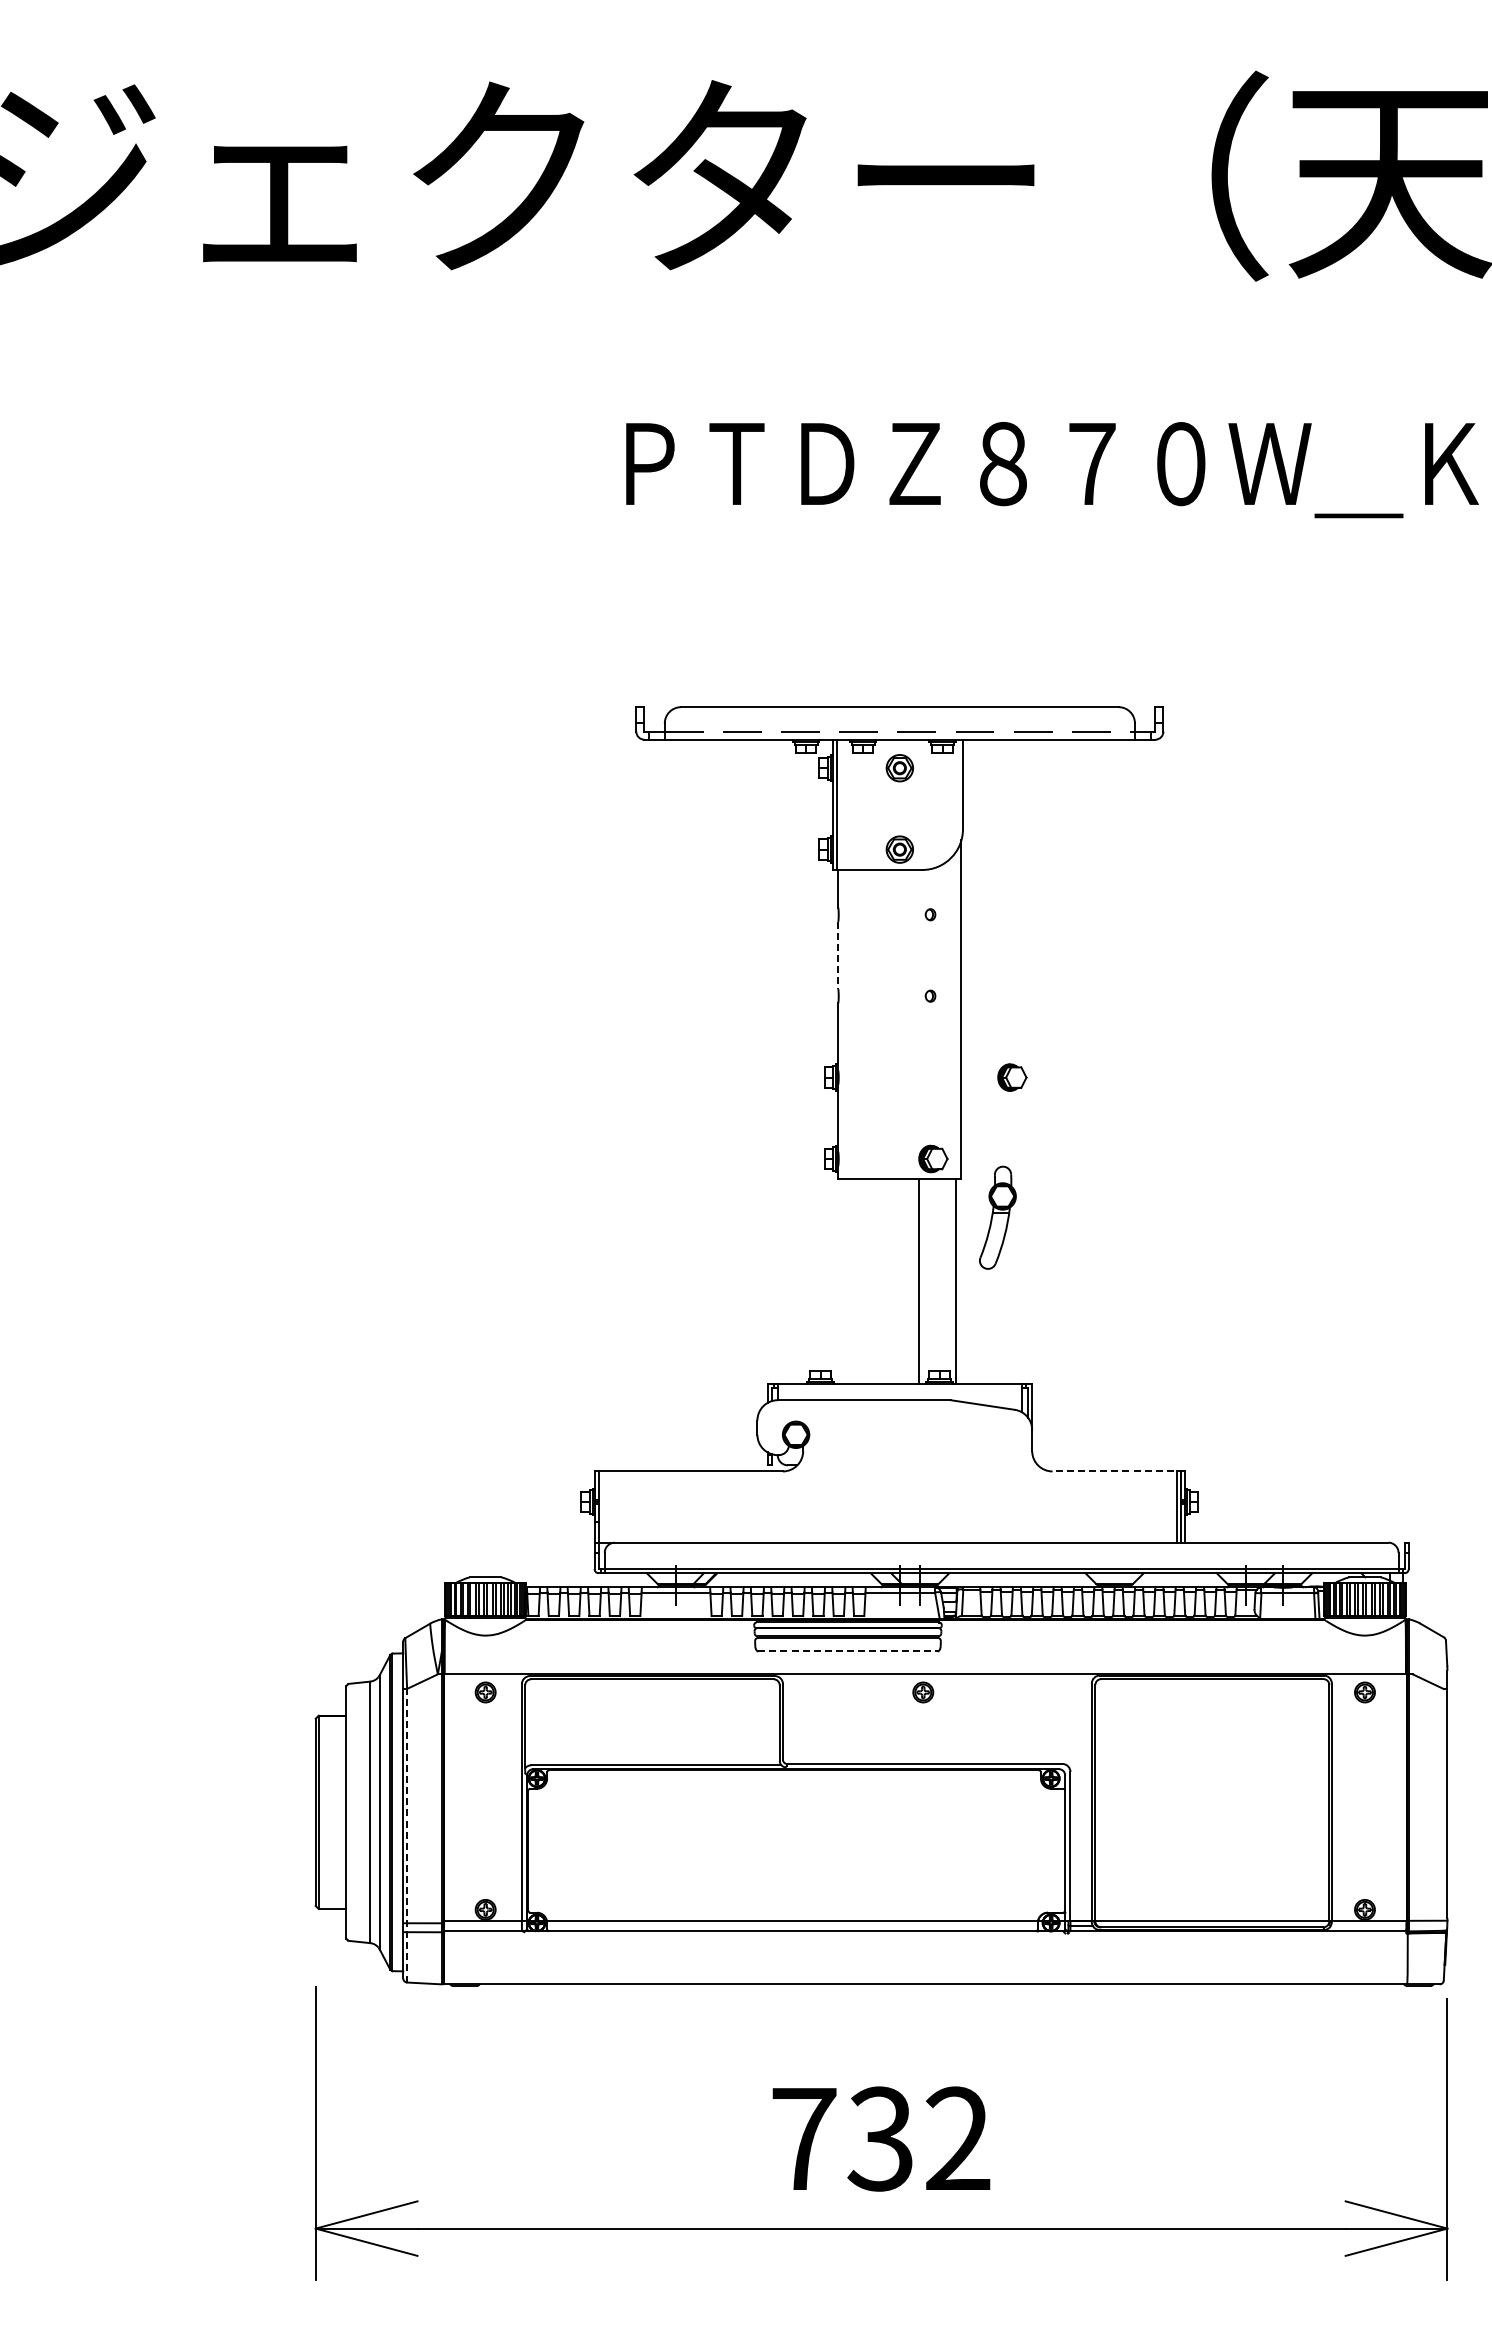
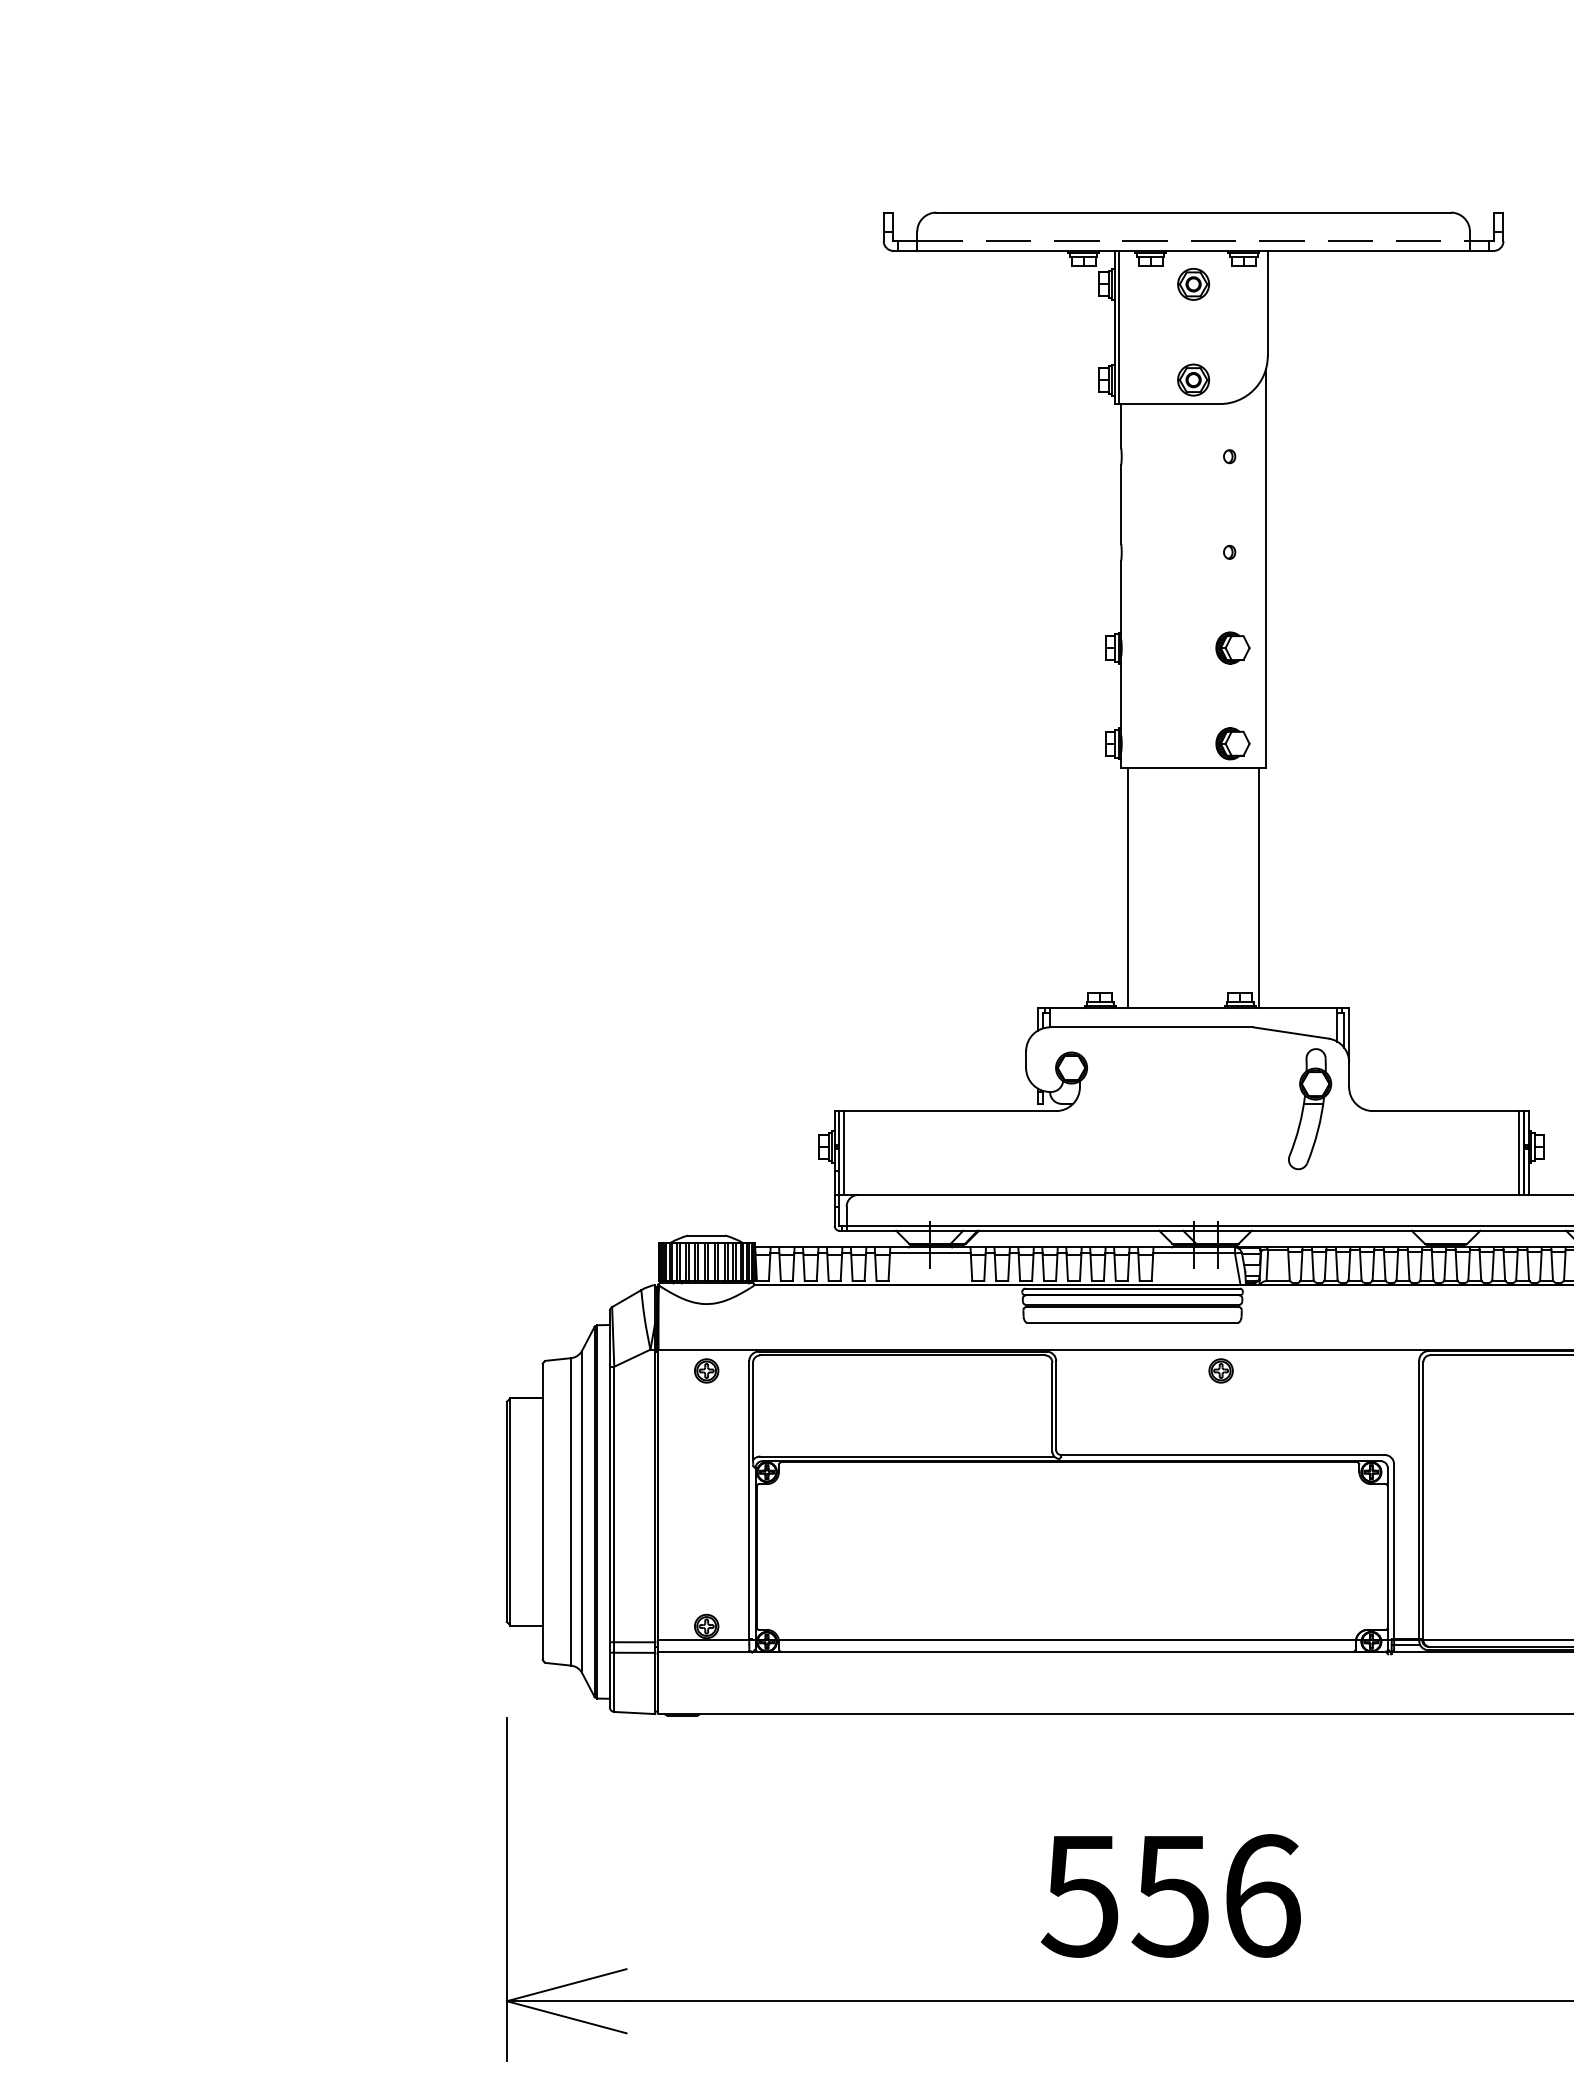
line: (838, 955) -> (1121, 504), dashed -> solid
part: (1012, 1077) -> (1233, 647), moved
part: (997, 1217) -> (1309, 1108), moved
line: (918, 1281) -> (1127, 887), moved
line: (1118, 1471) -> (1450, 1111), dashed -> solid
line: (602, 1506) -> (844, 1152), added
line: (847, 1651) -> (1132, 1322), dashed -> solid
line: (407, 1835) -> (614, 1539), dashed -> solid
text: (880, 2138) -> (1170, 1895), 732 -> 556

